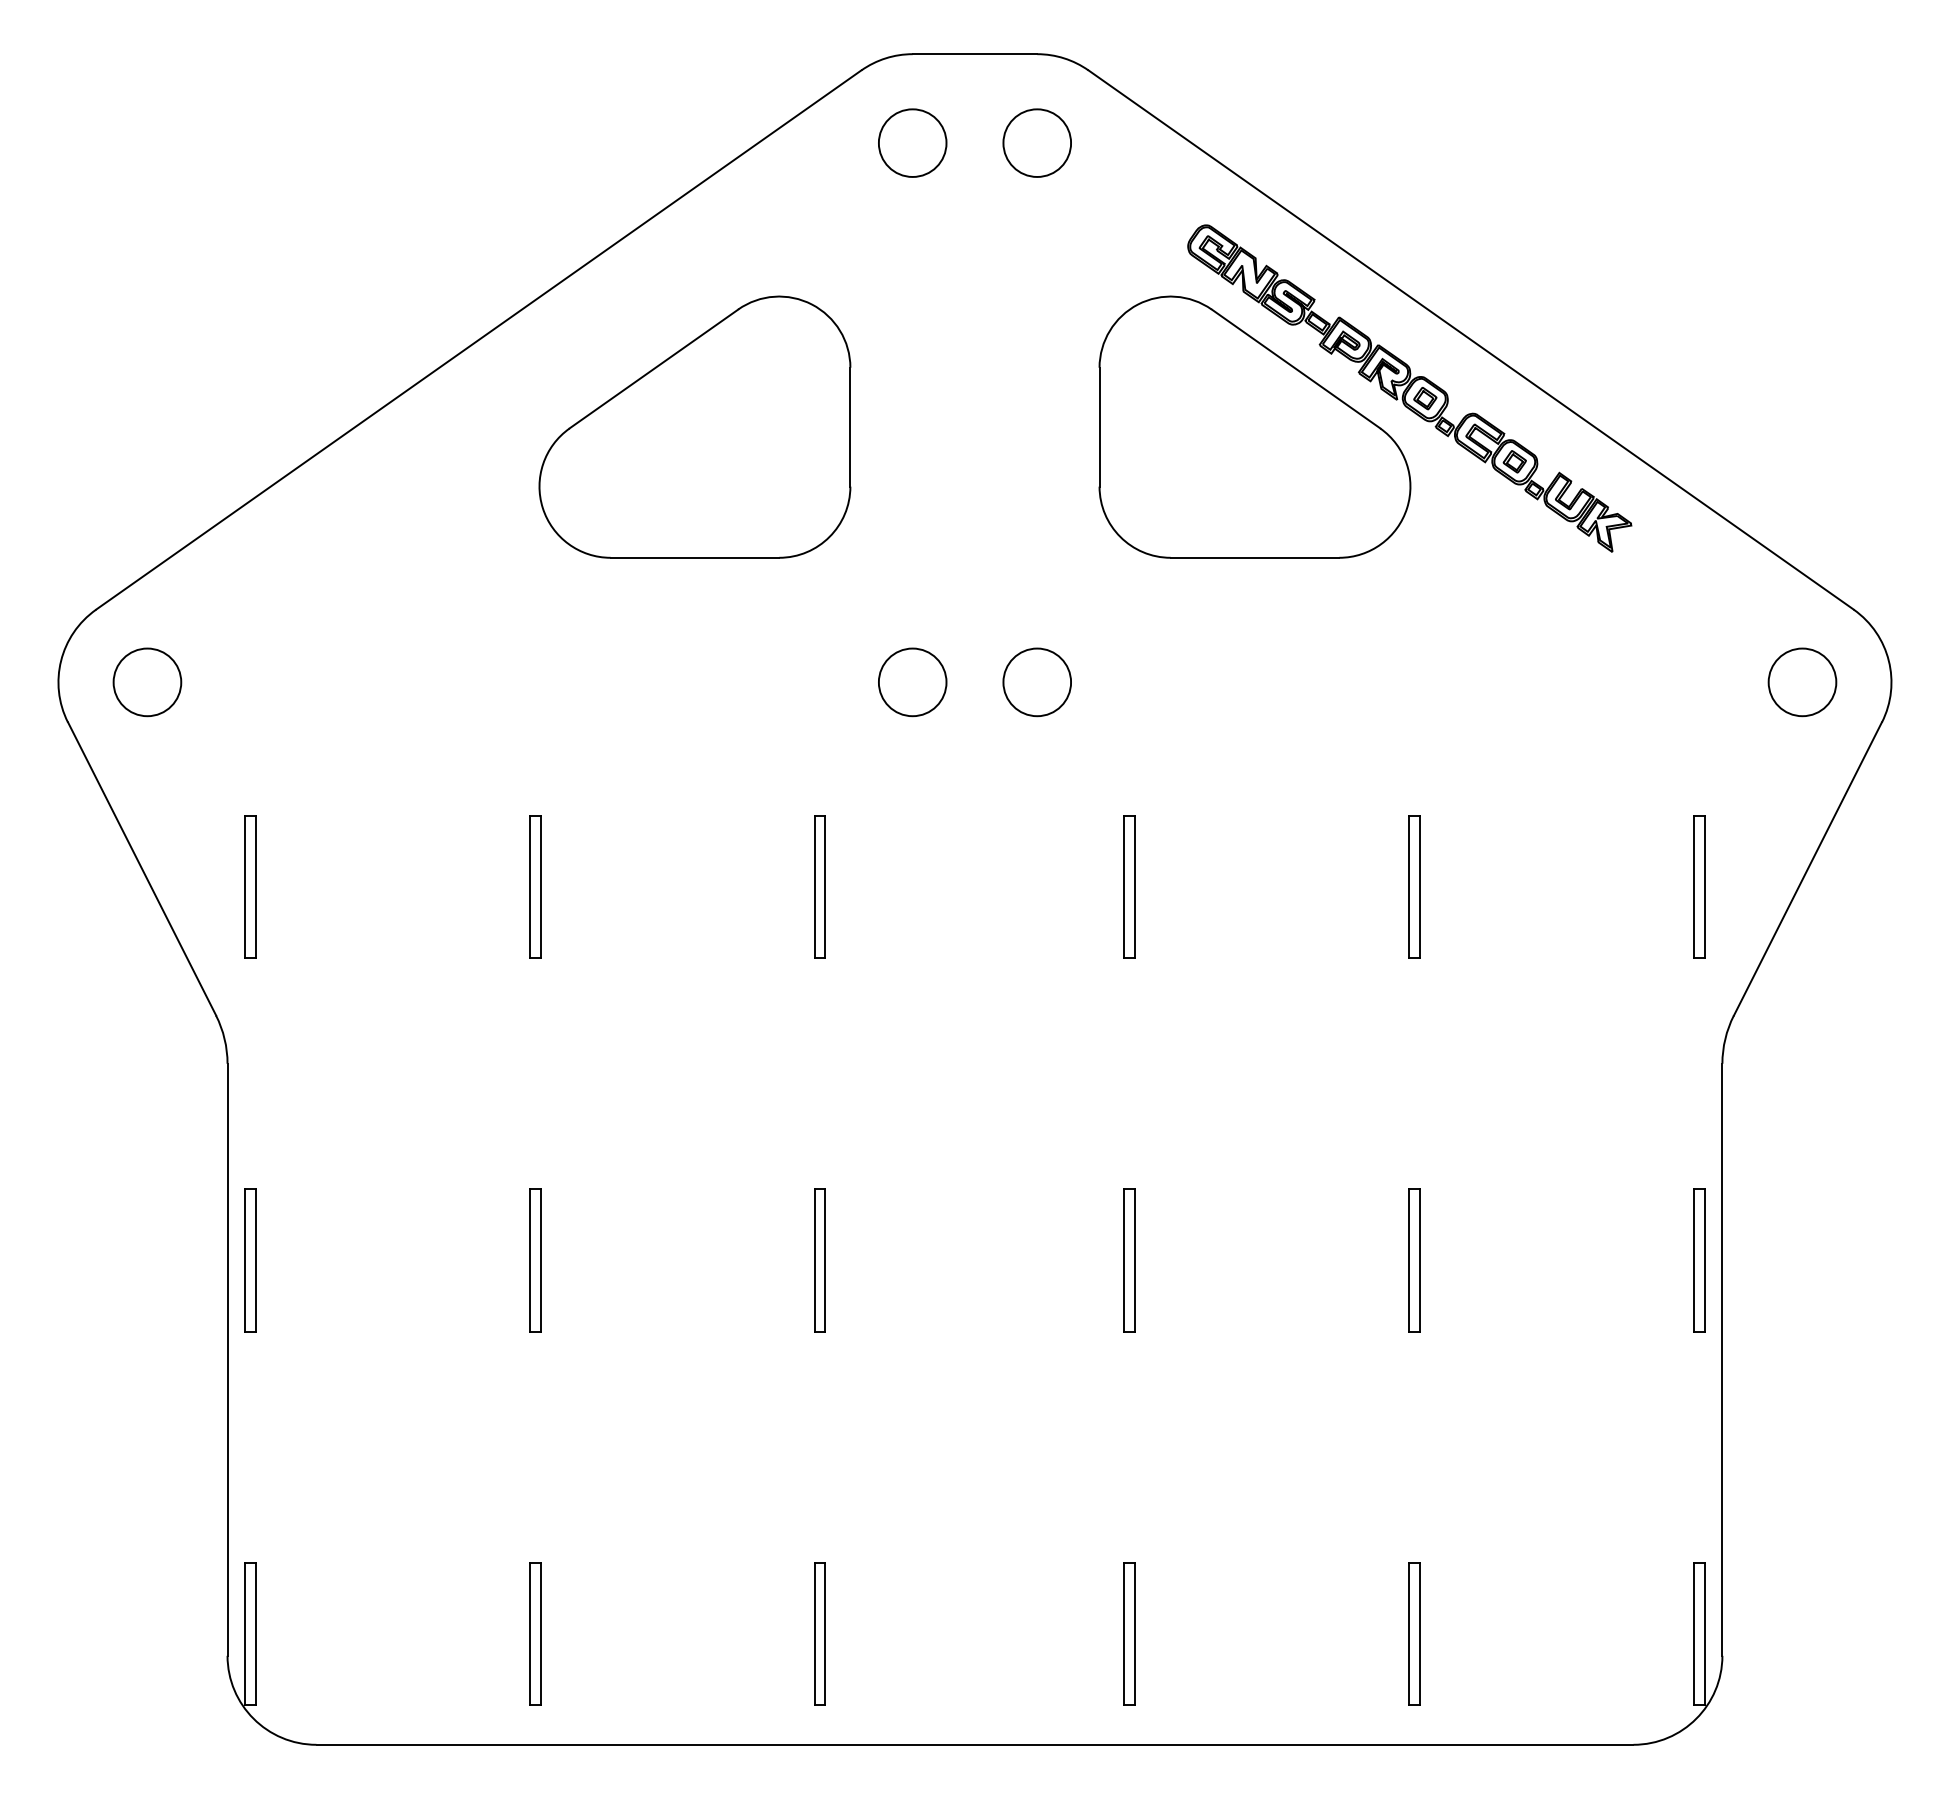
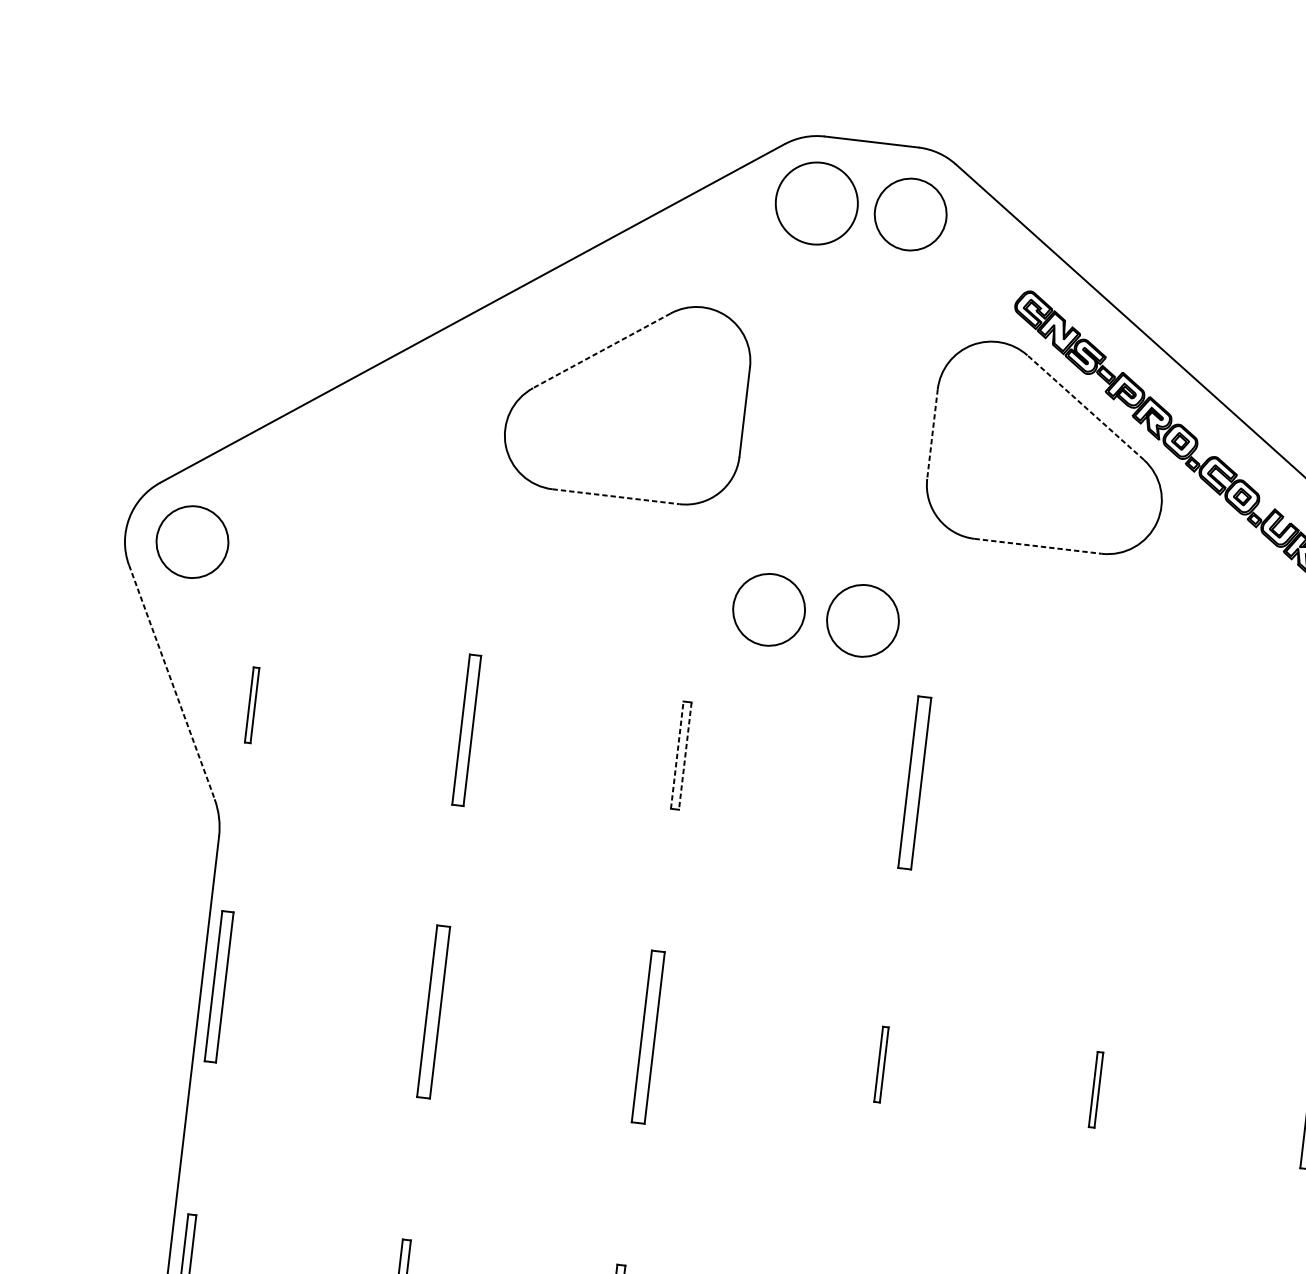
circle: (912, 142) -> (816, 203), size x1.6
circle: (1037, 142) -> (910, 214), size x1.4
line: (1295, 368) -> (1085, 407), solid -> dashed
line: (653, 369) -> (601, 351), solid -> dashed
line: (1099, 427) -> (932, 434), solid -> dashed
line: (695, 557) -> (616, 496), solid -> dashed
line: (1255, 557) -> (1038, 546), solid -> dashed
circle: (147, 682) -> (192, 542), size x1.4
circle: (912, 682) -> (768, 609), size x1.4
circle: (1037, 682) -> (863, 621), size x1.4
line: (142, 869) -> (172, 682), solid -> dashed
part: (250, 886) -> (252, 705), size x0.7
part: (535, 886) -> (466, 730), size x1.4
line: (814, 886) -> (677, 754), solid -> dashed
part: (1129, 886) -> (914, 782), size x1.6
part: (1414, 886) -> (1129, 808), removed
line: (825, 887) -> (685, 756), solid -> dashed
part: (250, 1260) -> (218, 986), size x1.4
part: (535, 1260) -> (433, 1012), size x1.6
part: (819, 1260) -> (647, 1037), size x1.6
part: (1129, 1260) -> (881, 1064), size x0.7
part: (1414, 1260) -> (1096, 1089), size x0.7

